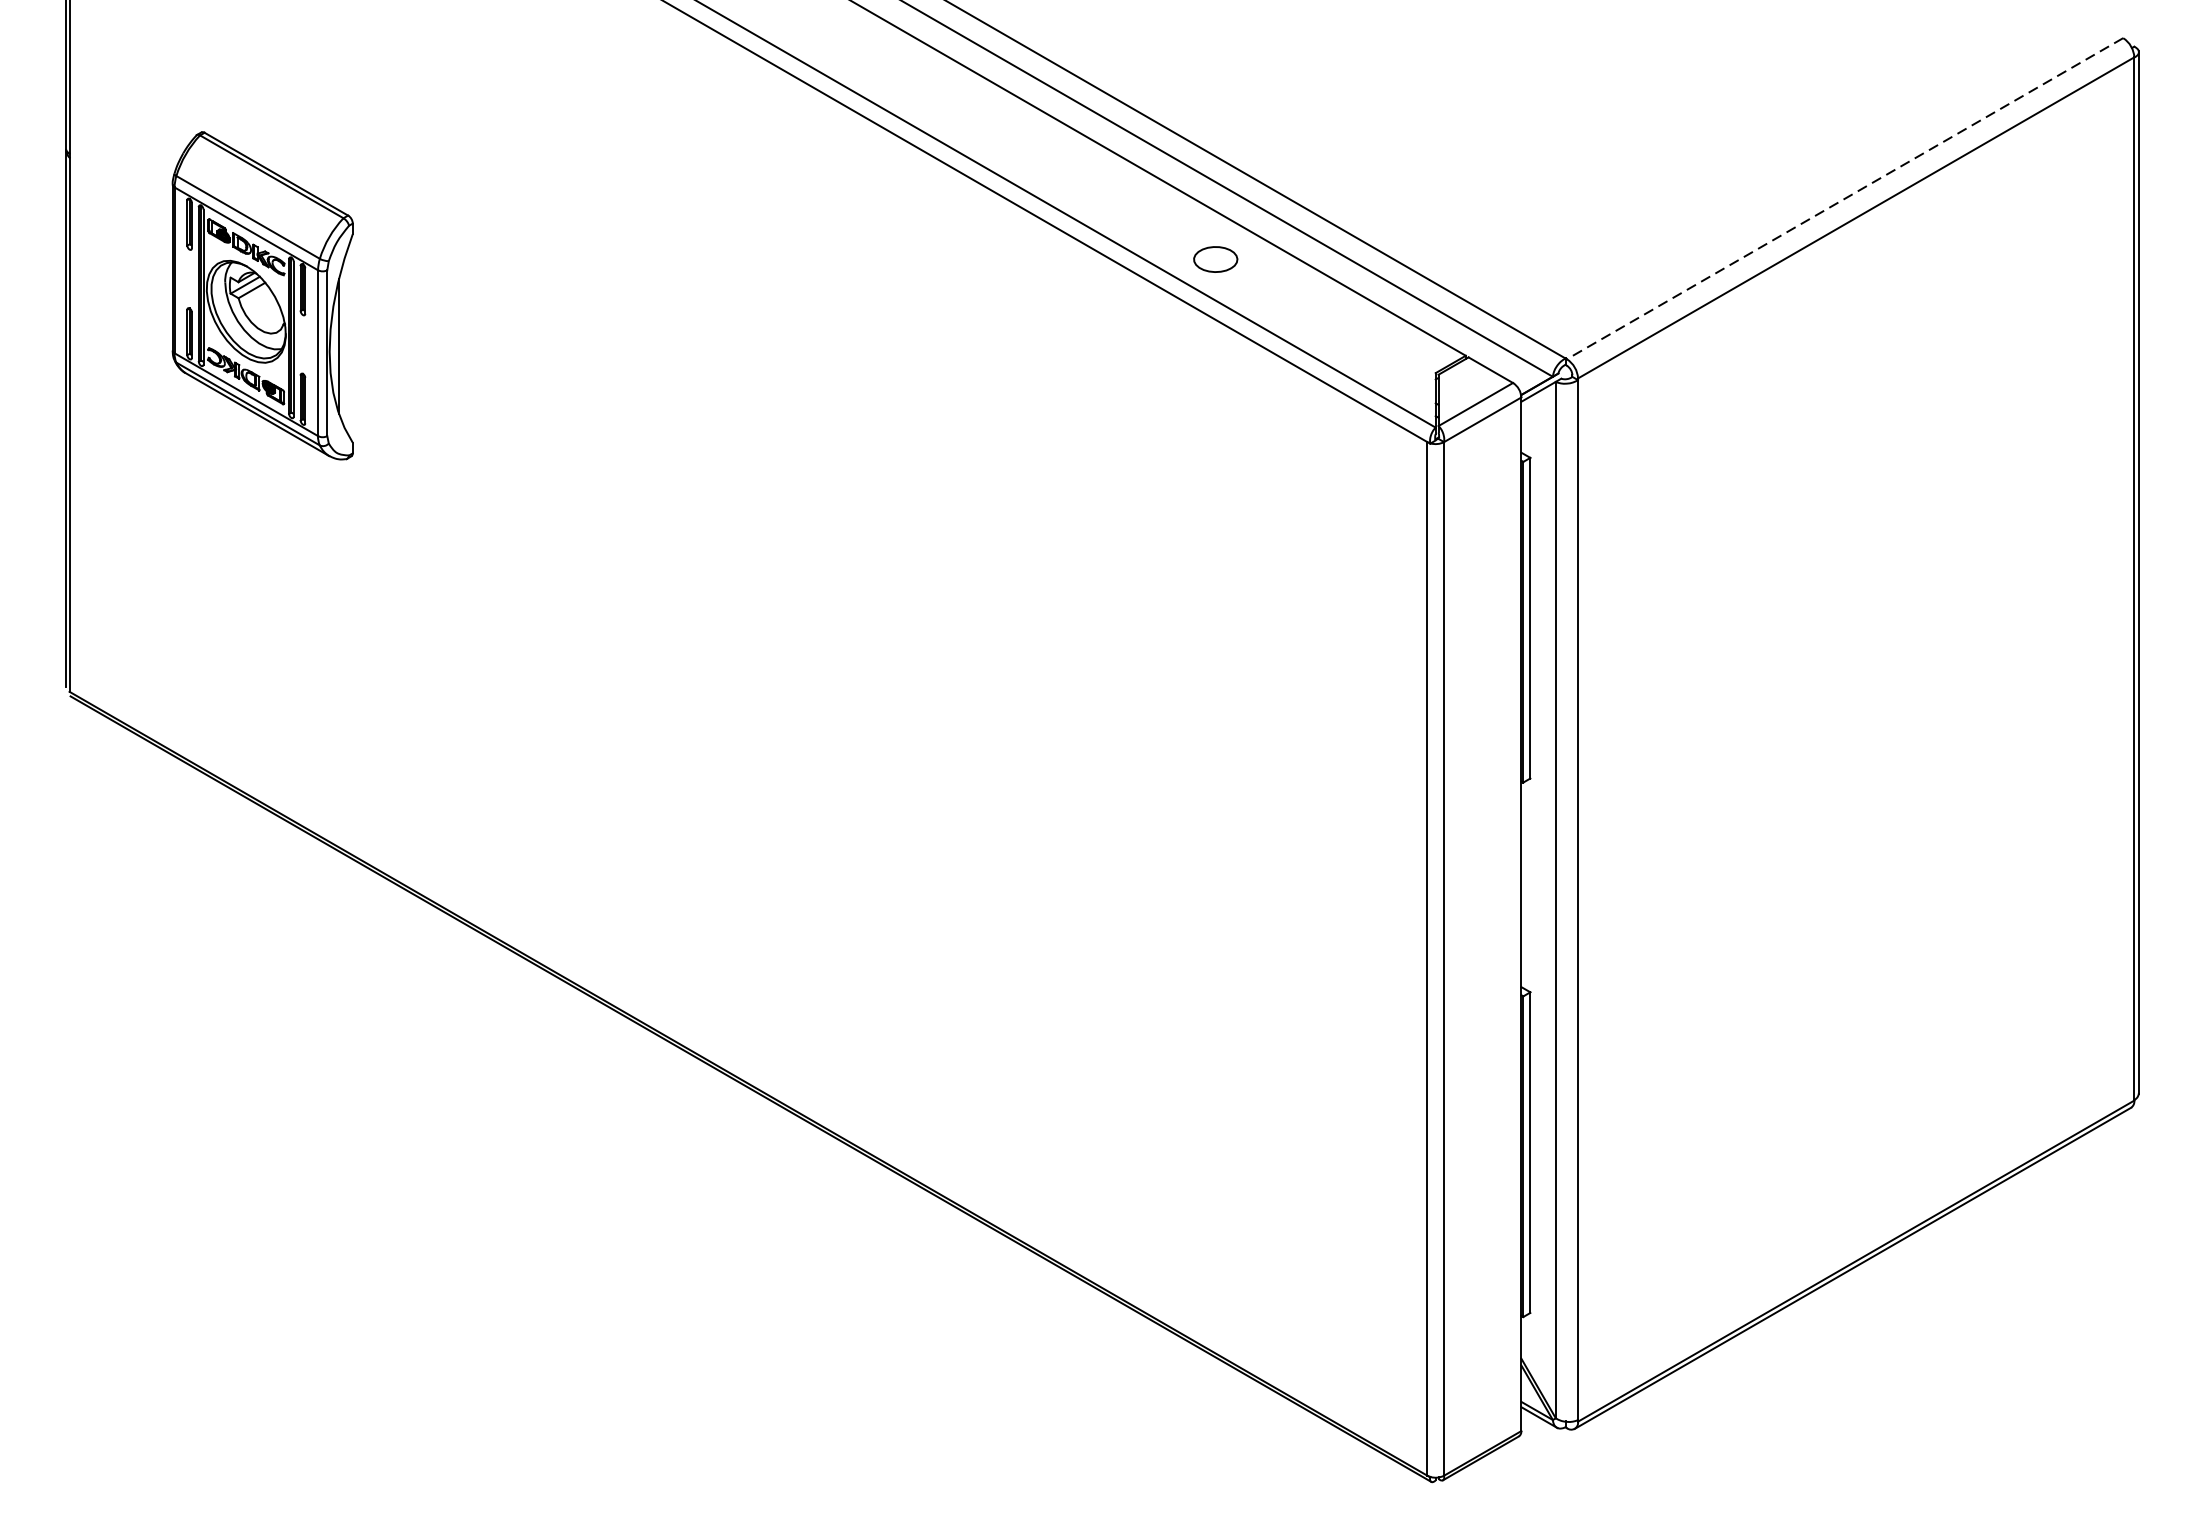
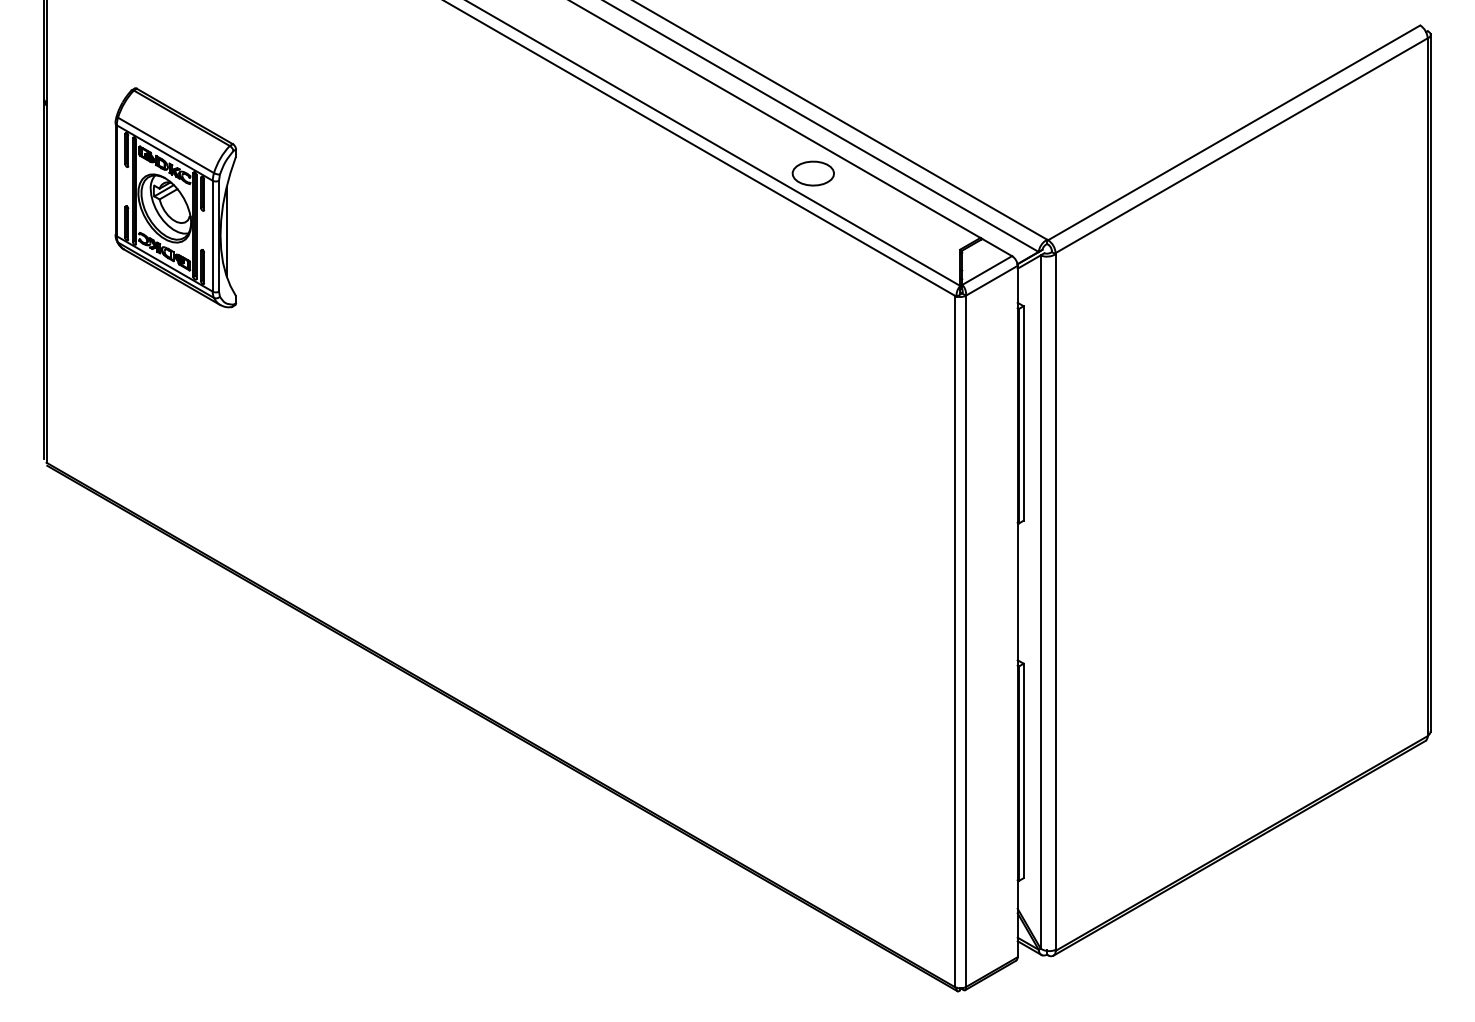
line: (1845, 198) -> (1234, 132), dashed -> solid
part: (1214, 259) -> (812, 173), size x1.43

